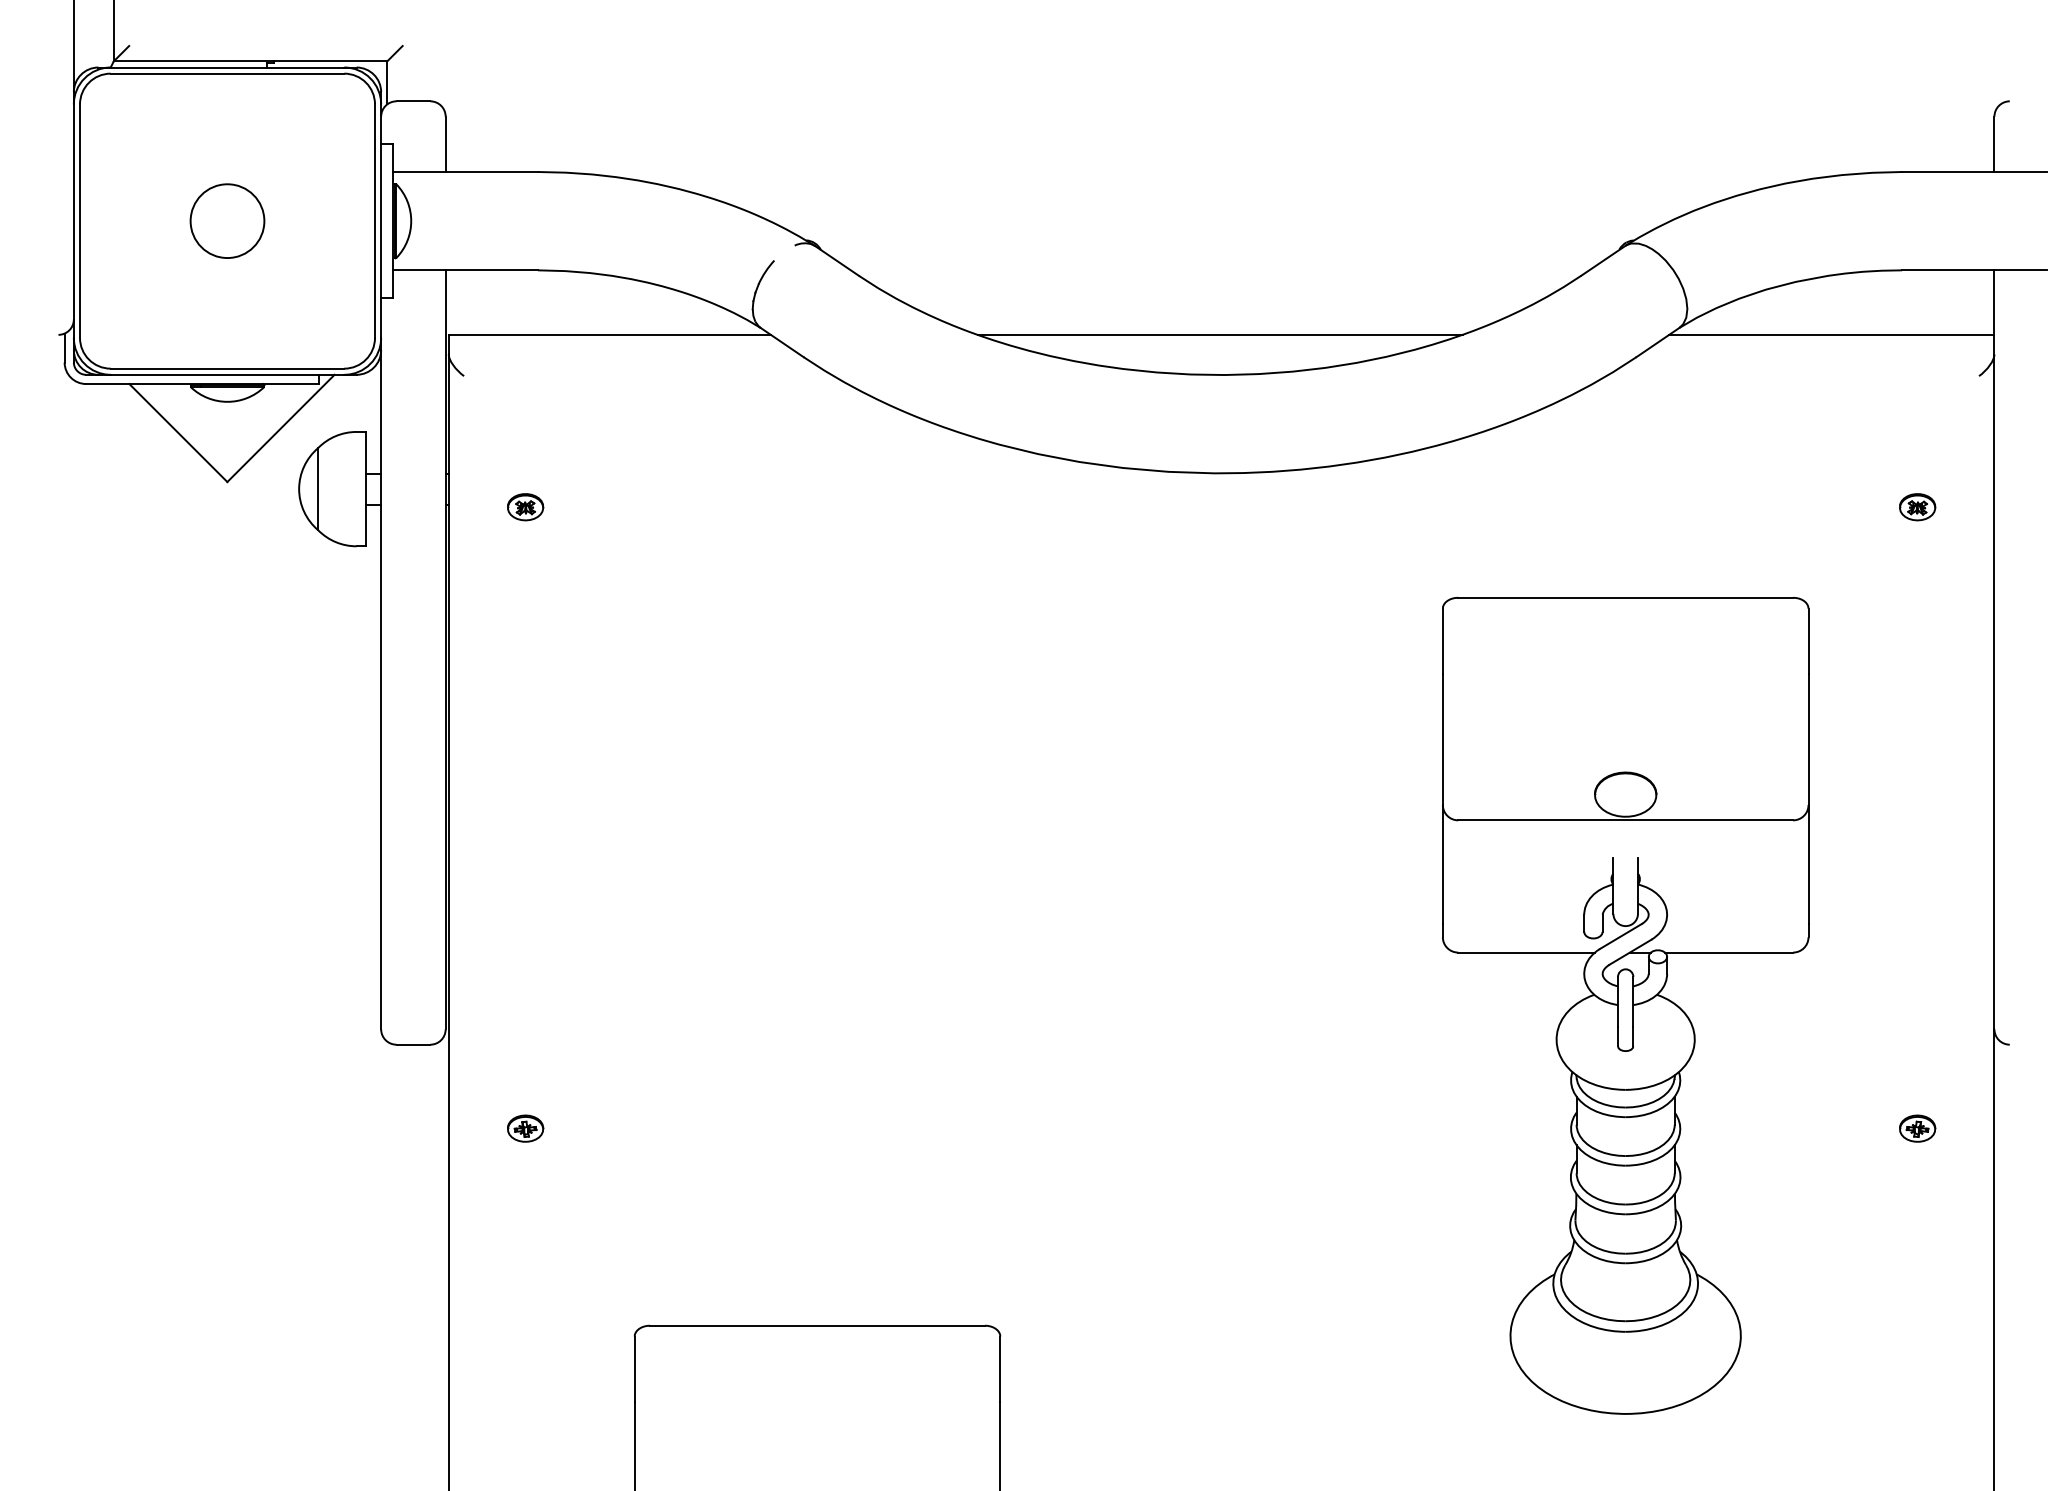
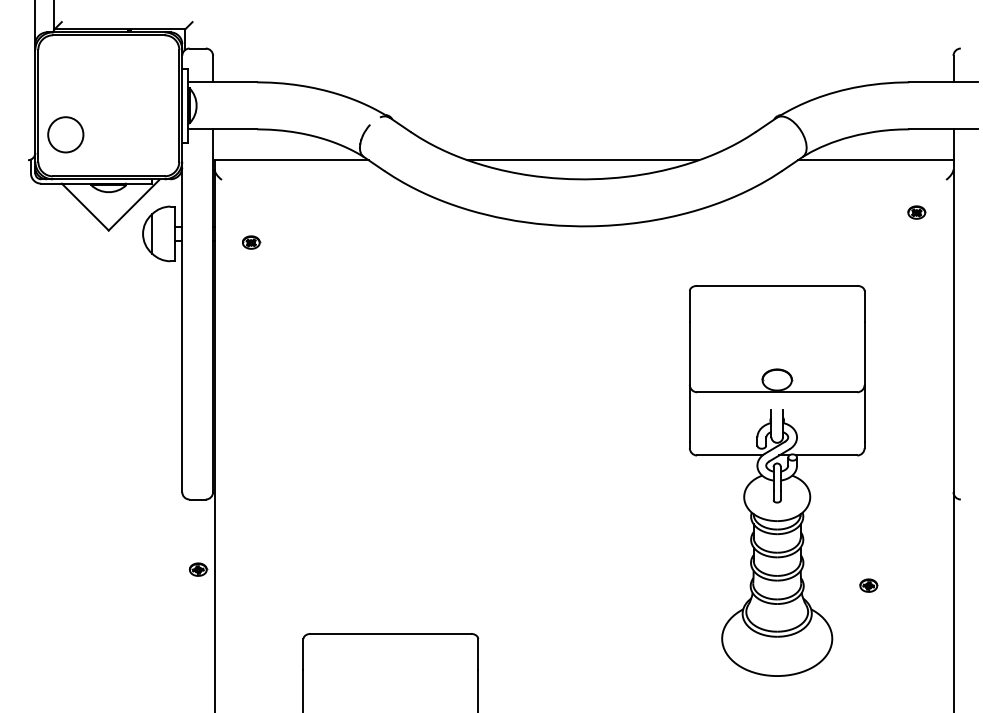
circle: (226, 220) -> (65, 134), moved
part: (1917, 507) -> (916, 212), moved
part: (525, 1128) -> (198, 569), moved
part: (1917, 1128) -> (868, 585), moved

